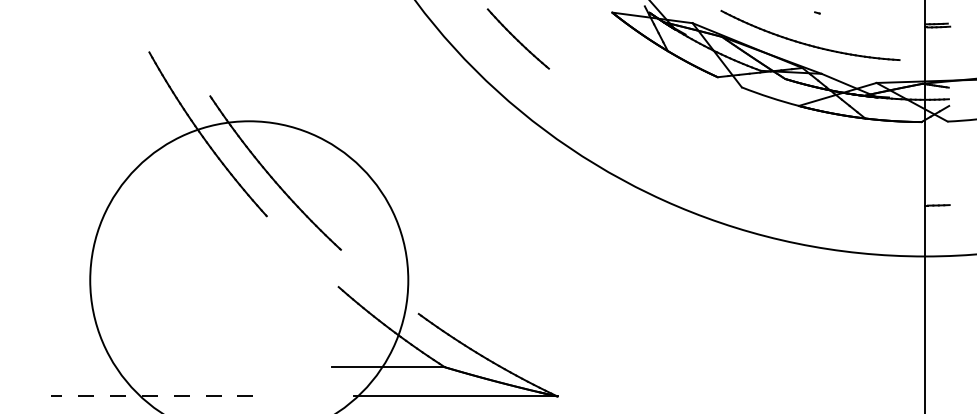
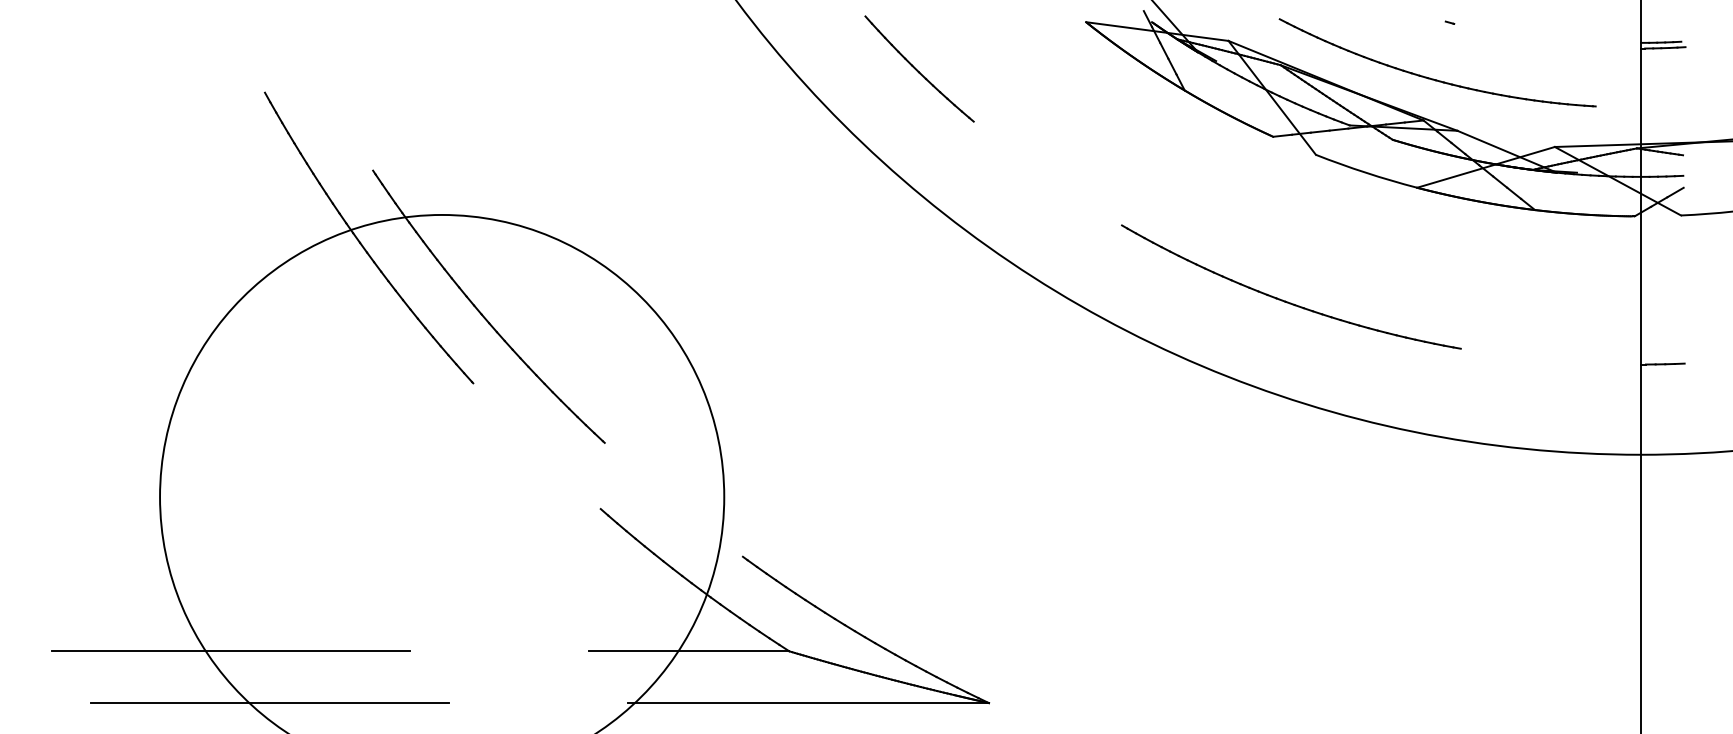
part: (723, 168) -> (1283, 298), added
line: (130, 367) -> (231, 651), added
line: (152, 396) -> (270, 703), dashed -> solid

